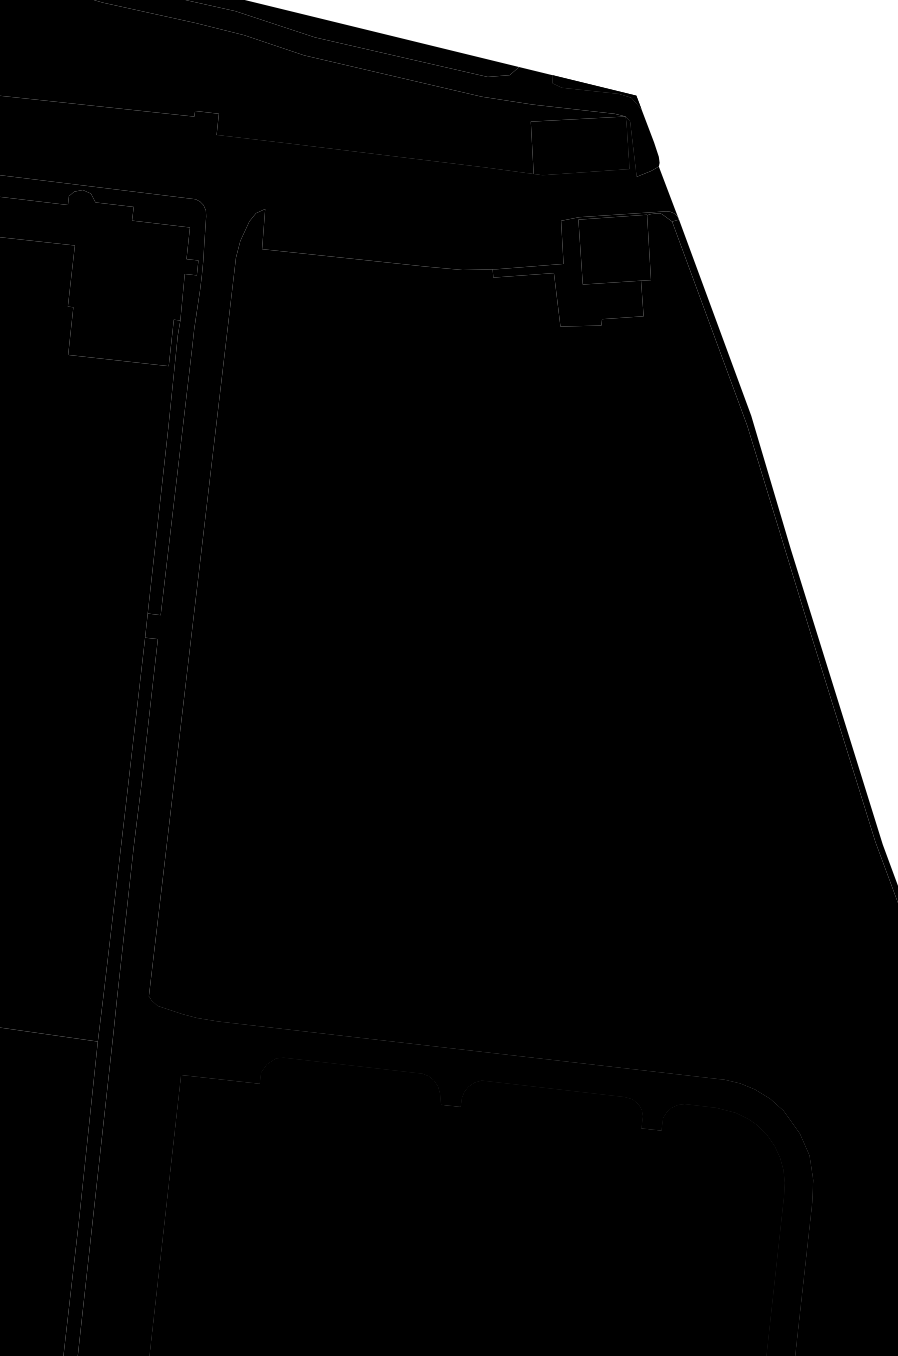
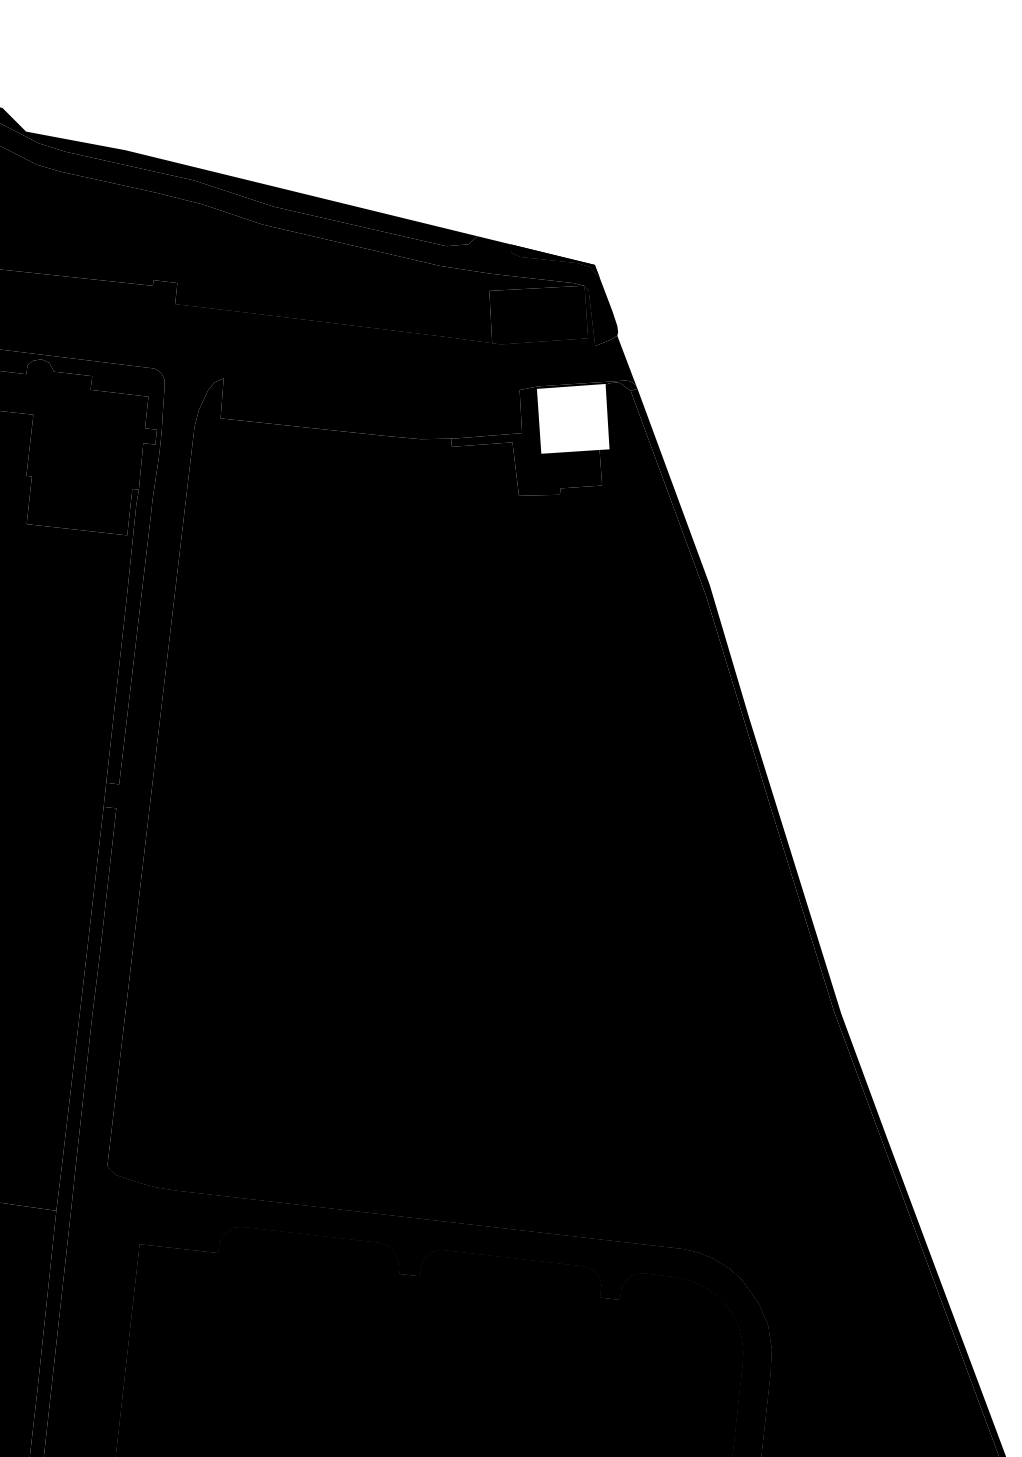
fill: (613, 249) -> (572, 418), removed

